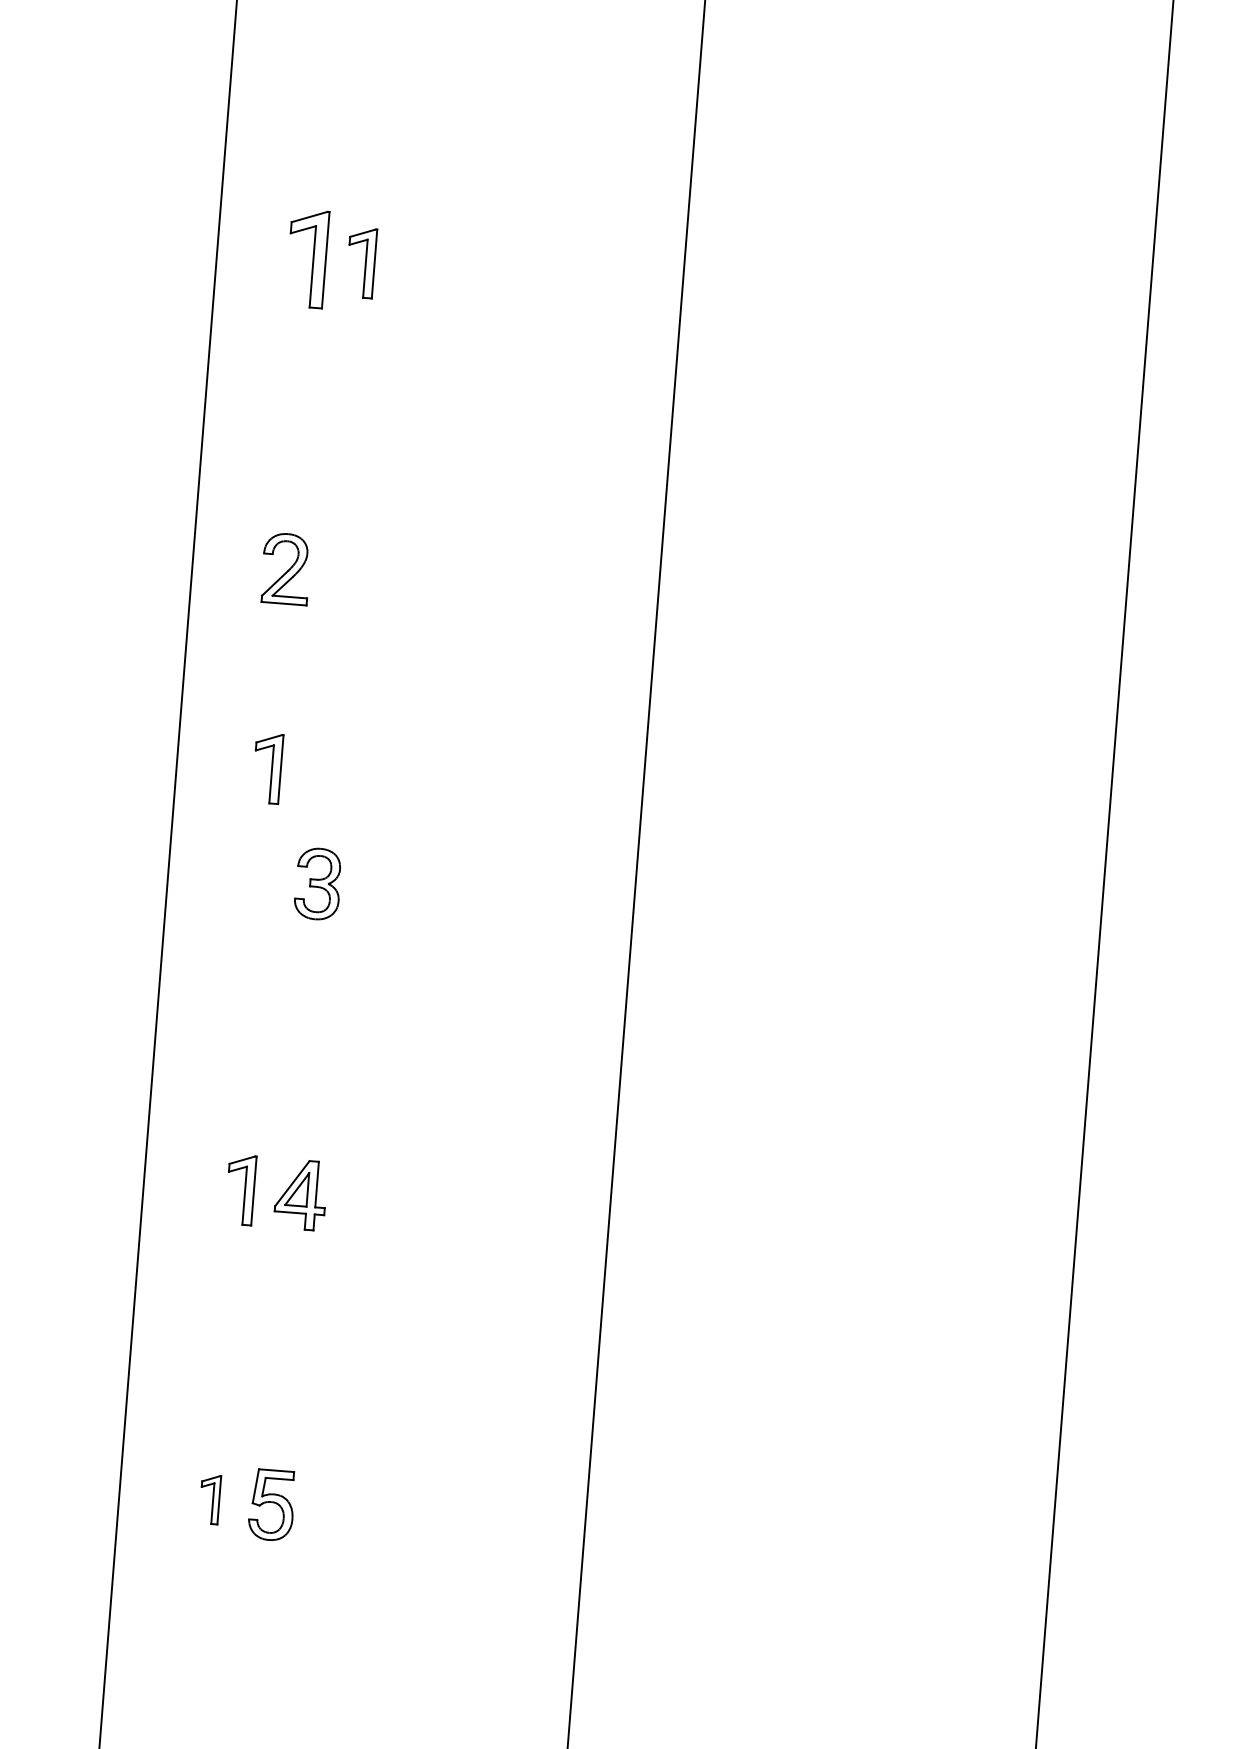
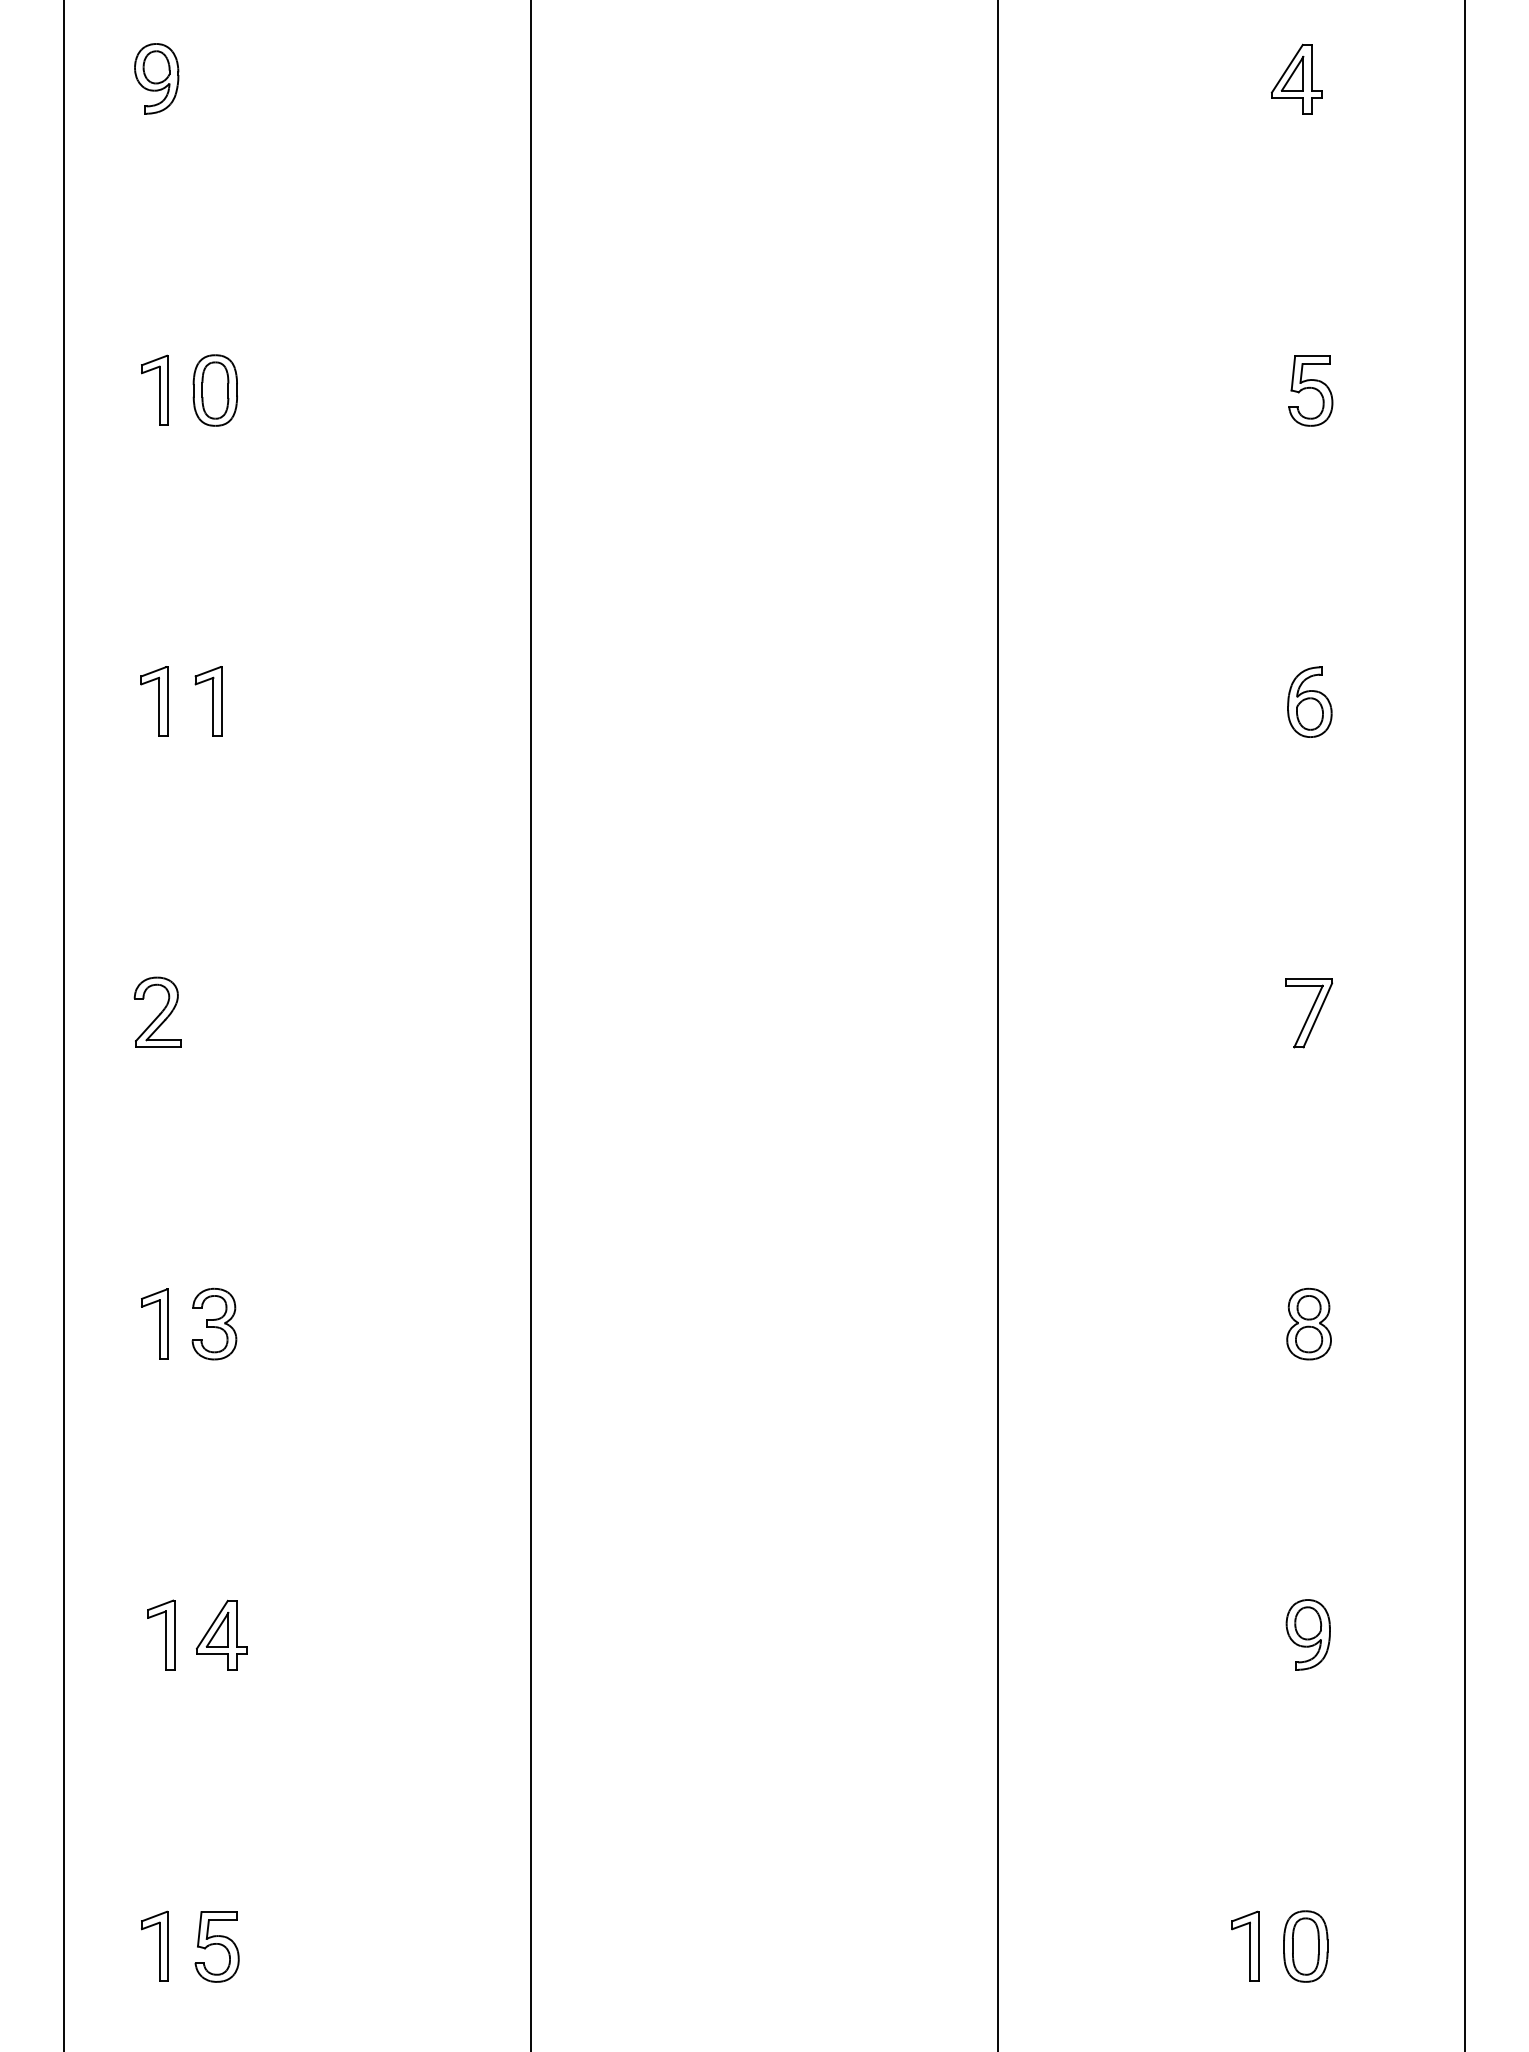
part: (307, 258) -> (154, 701), size x0.71
part: (267, 768) -> (154, 1323), moved
part: (209, 1498) -> (154, 1945), size x1.43

